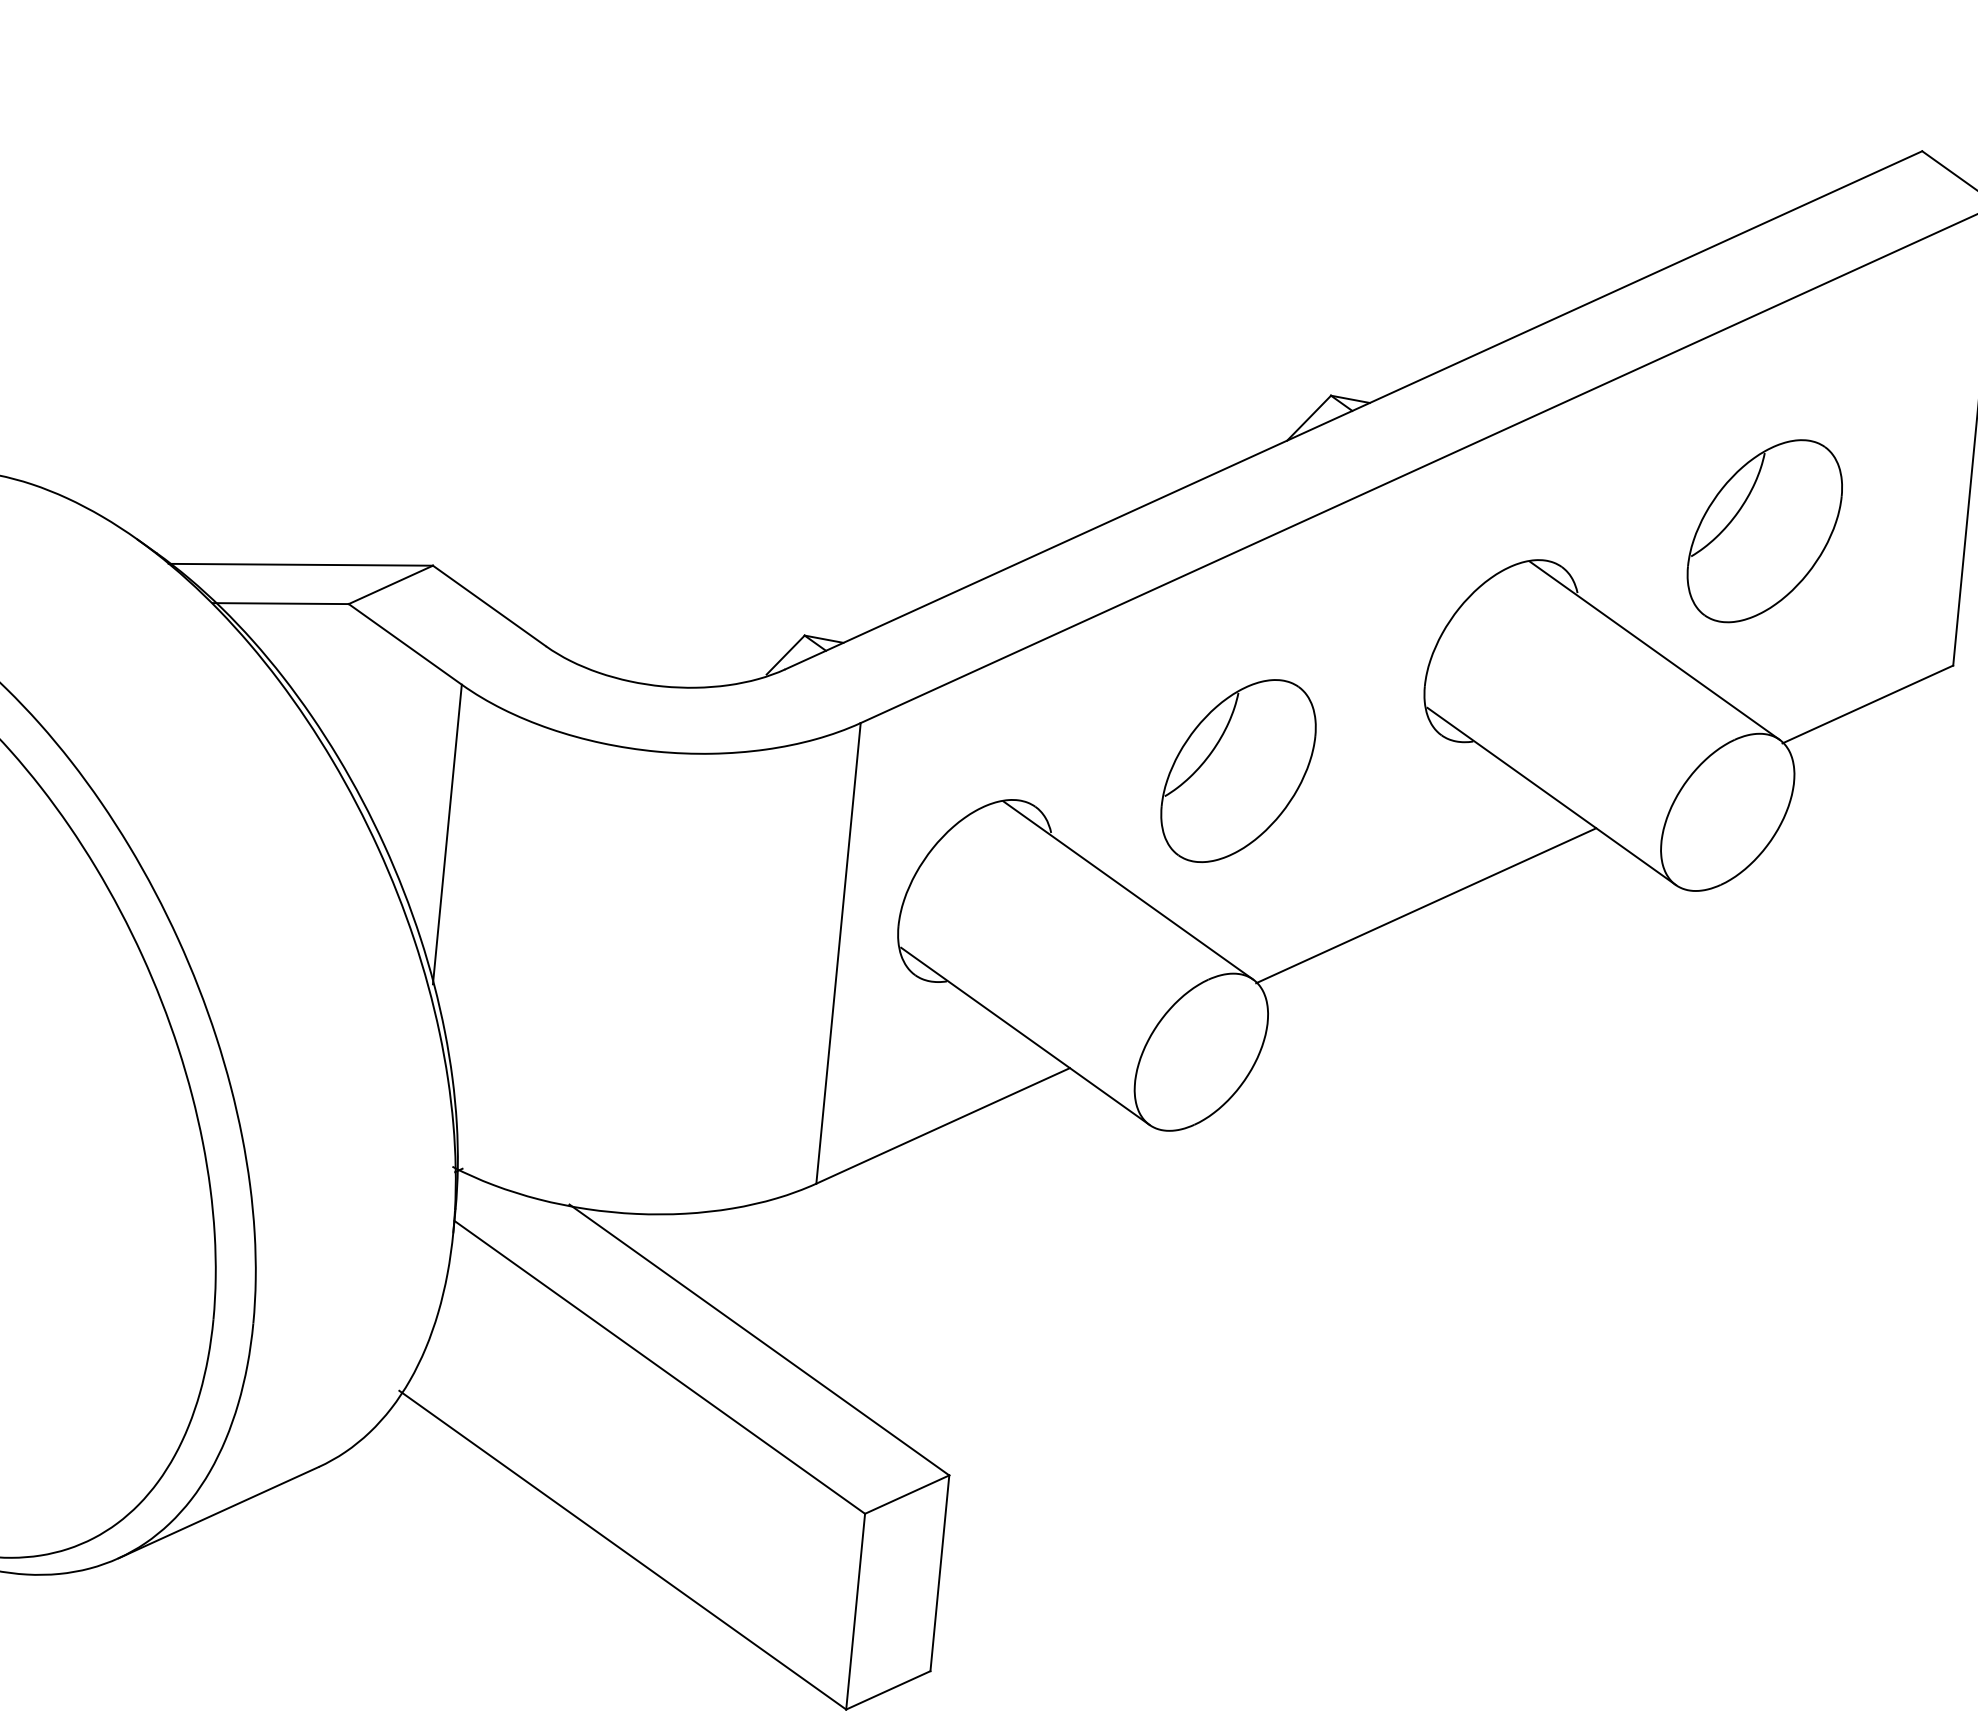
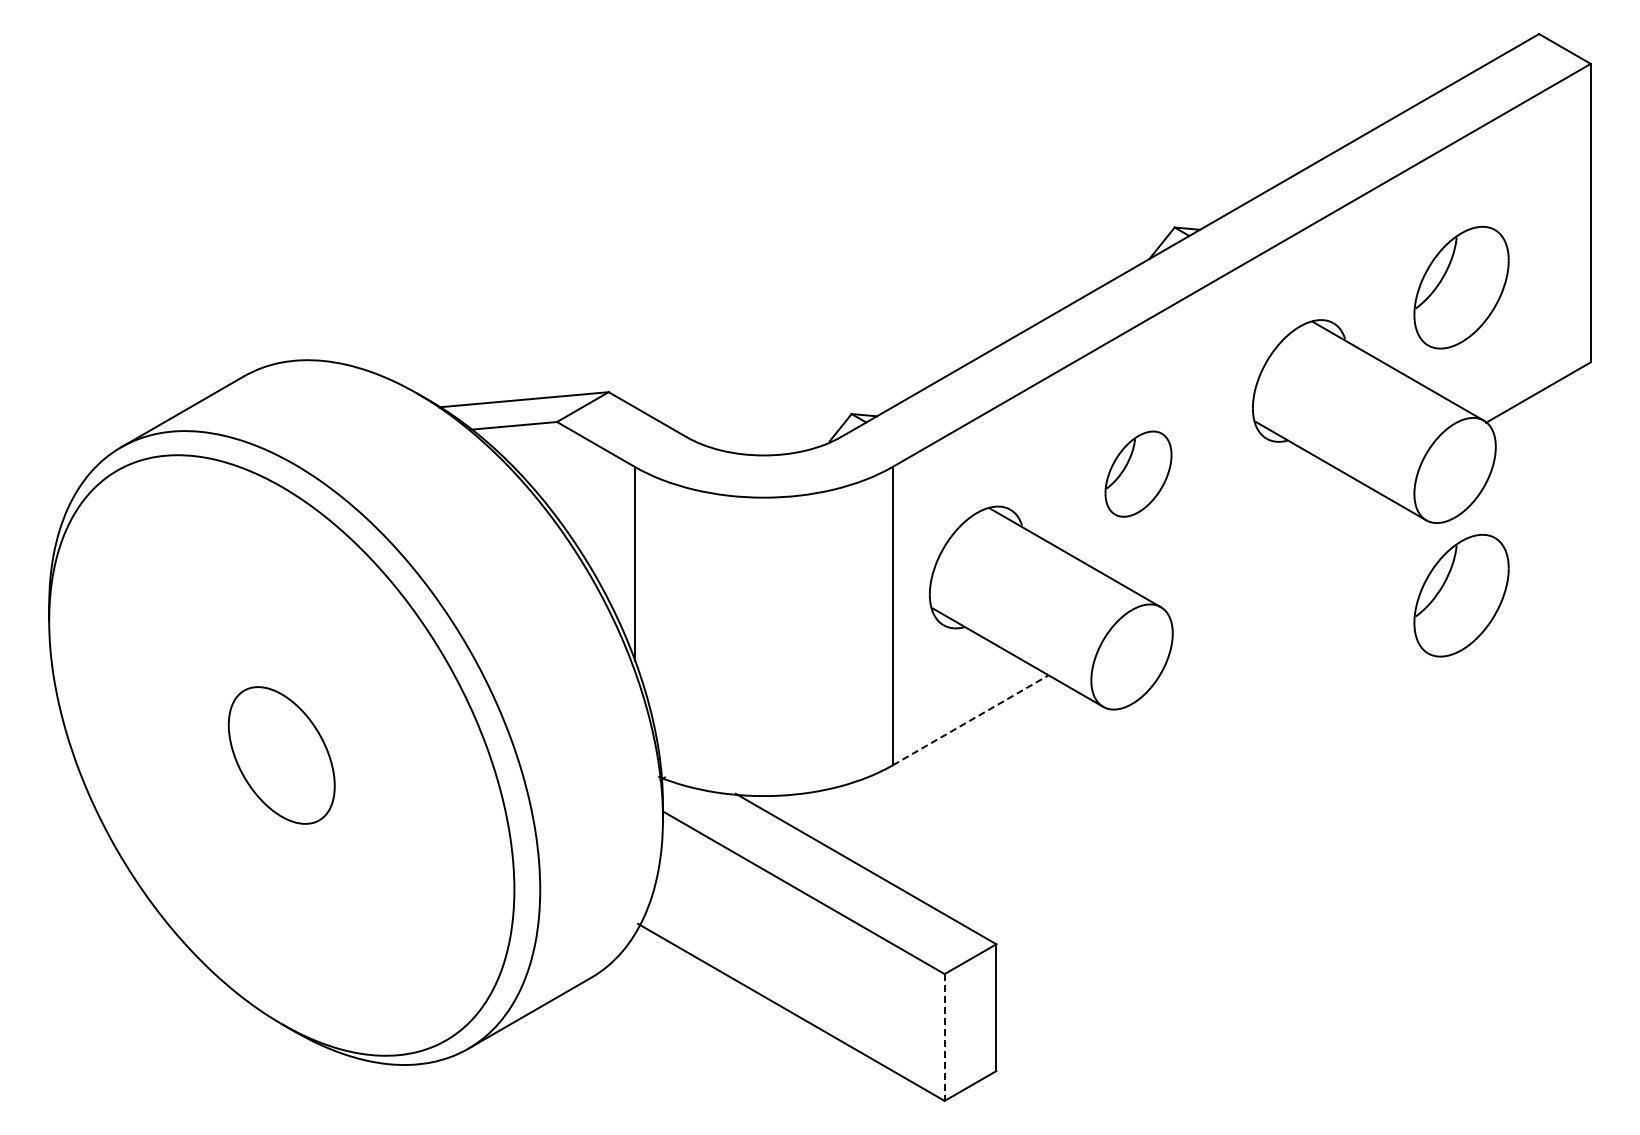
part: (1238, 769) -> (1138, 473), size x0.7
line: (1425, 904) -> (1266, 548), removed
part: (1719, 1006) -> (1461, 595), added
line: (942, 1126) -> (970, 720), solid -> dashed
line: (855, 1613) -> (944, 1038), solid -> dashed

